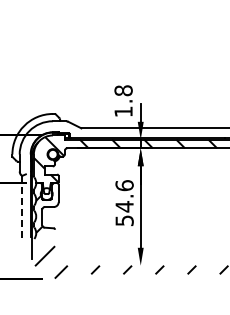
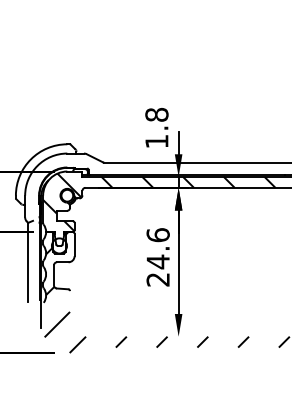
line: (22, 207) -> (28, 262), dashed -> solid
text: (124, 220) -> (158, 279), 54.6 -> 24.6

